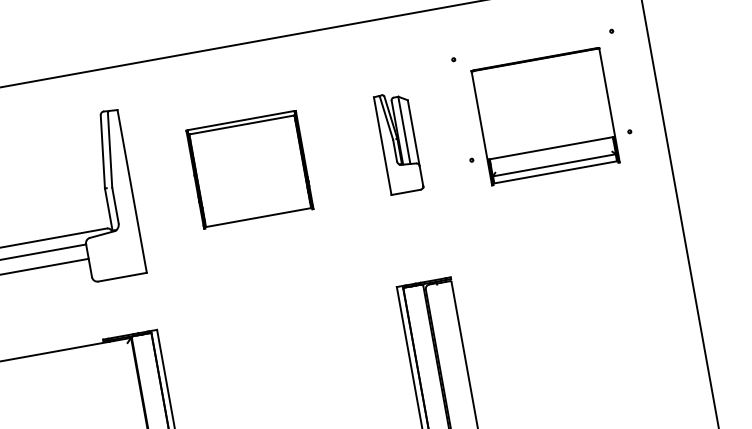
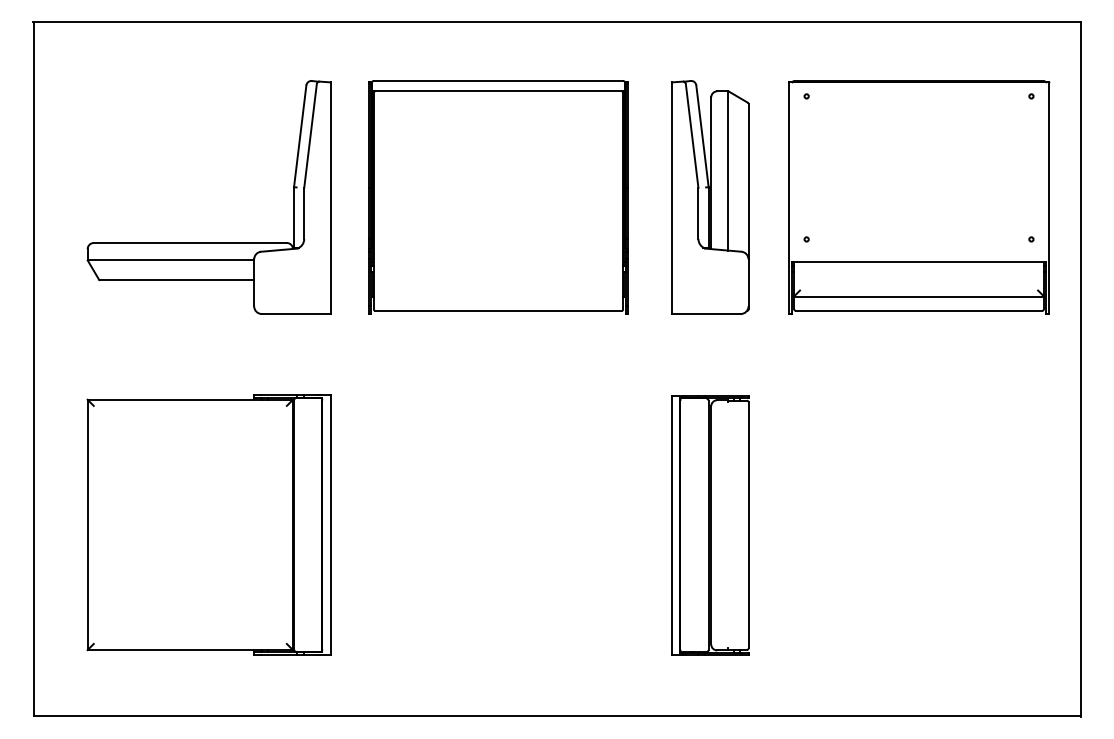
part: (545, 116) -> (919, 197), size x1.43
part: (398, 142) -> (710, 197), size x1.67
part: (249, 169) -> (498, 197), size x1.67

